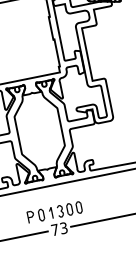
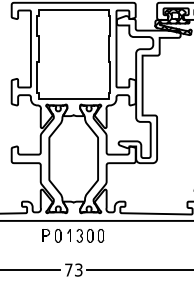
part: (54, 212) -> (73, 235), moved

